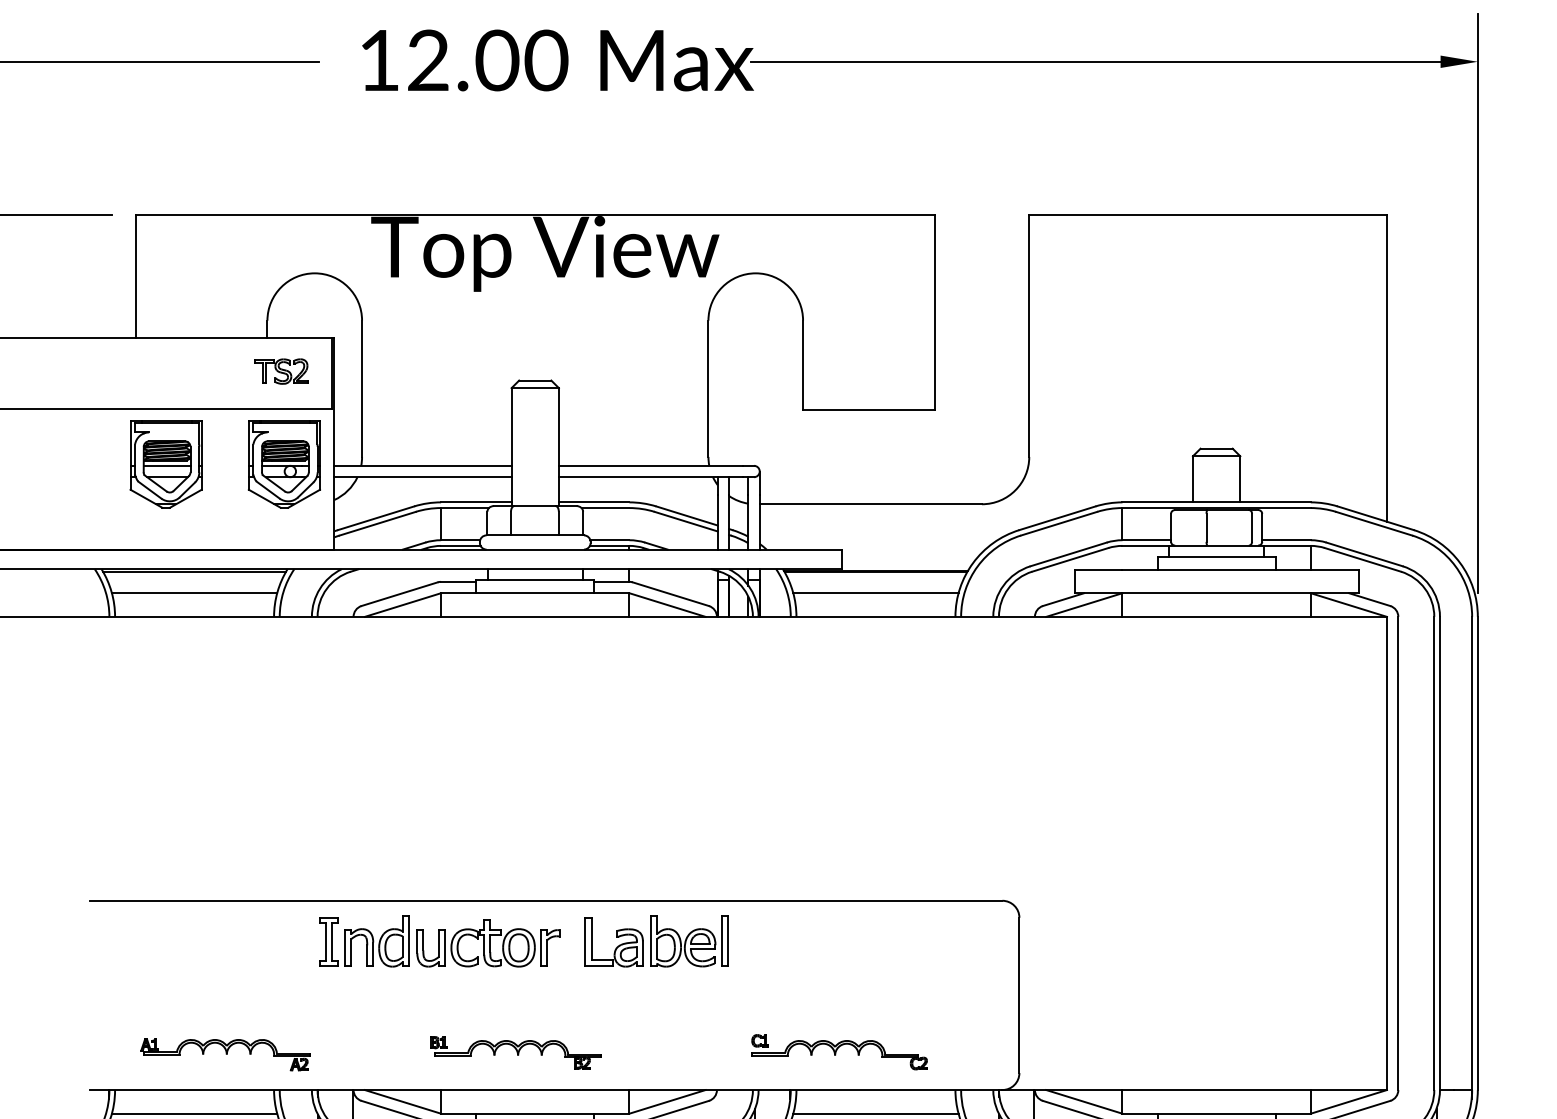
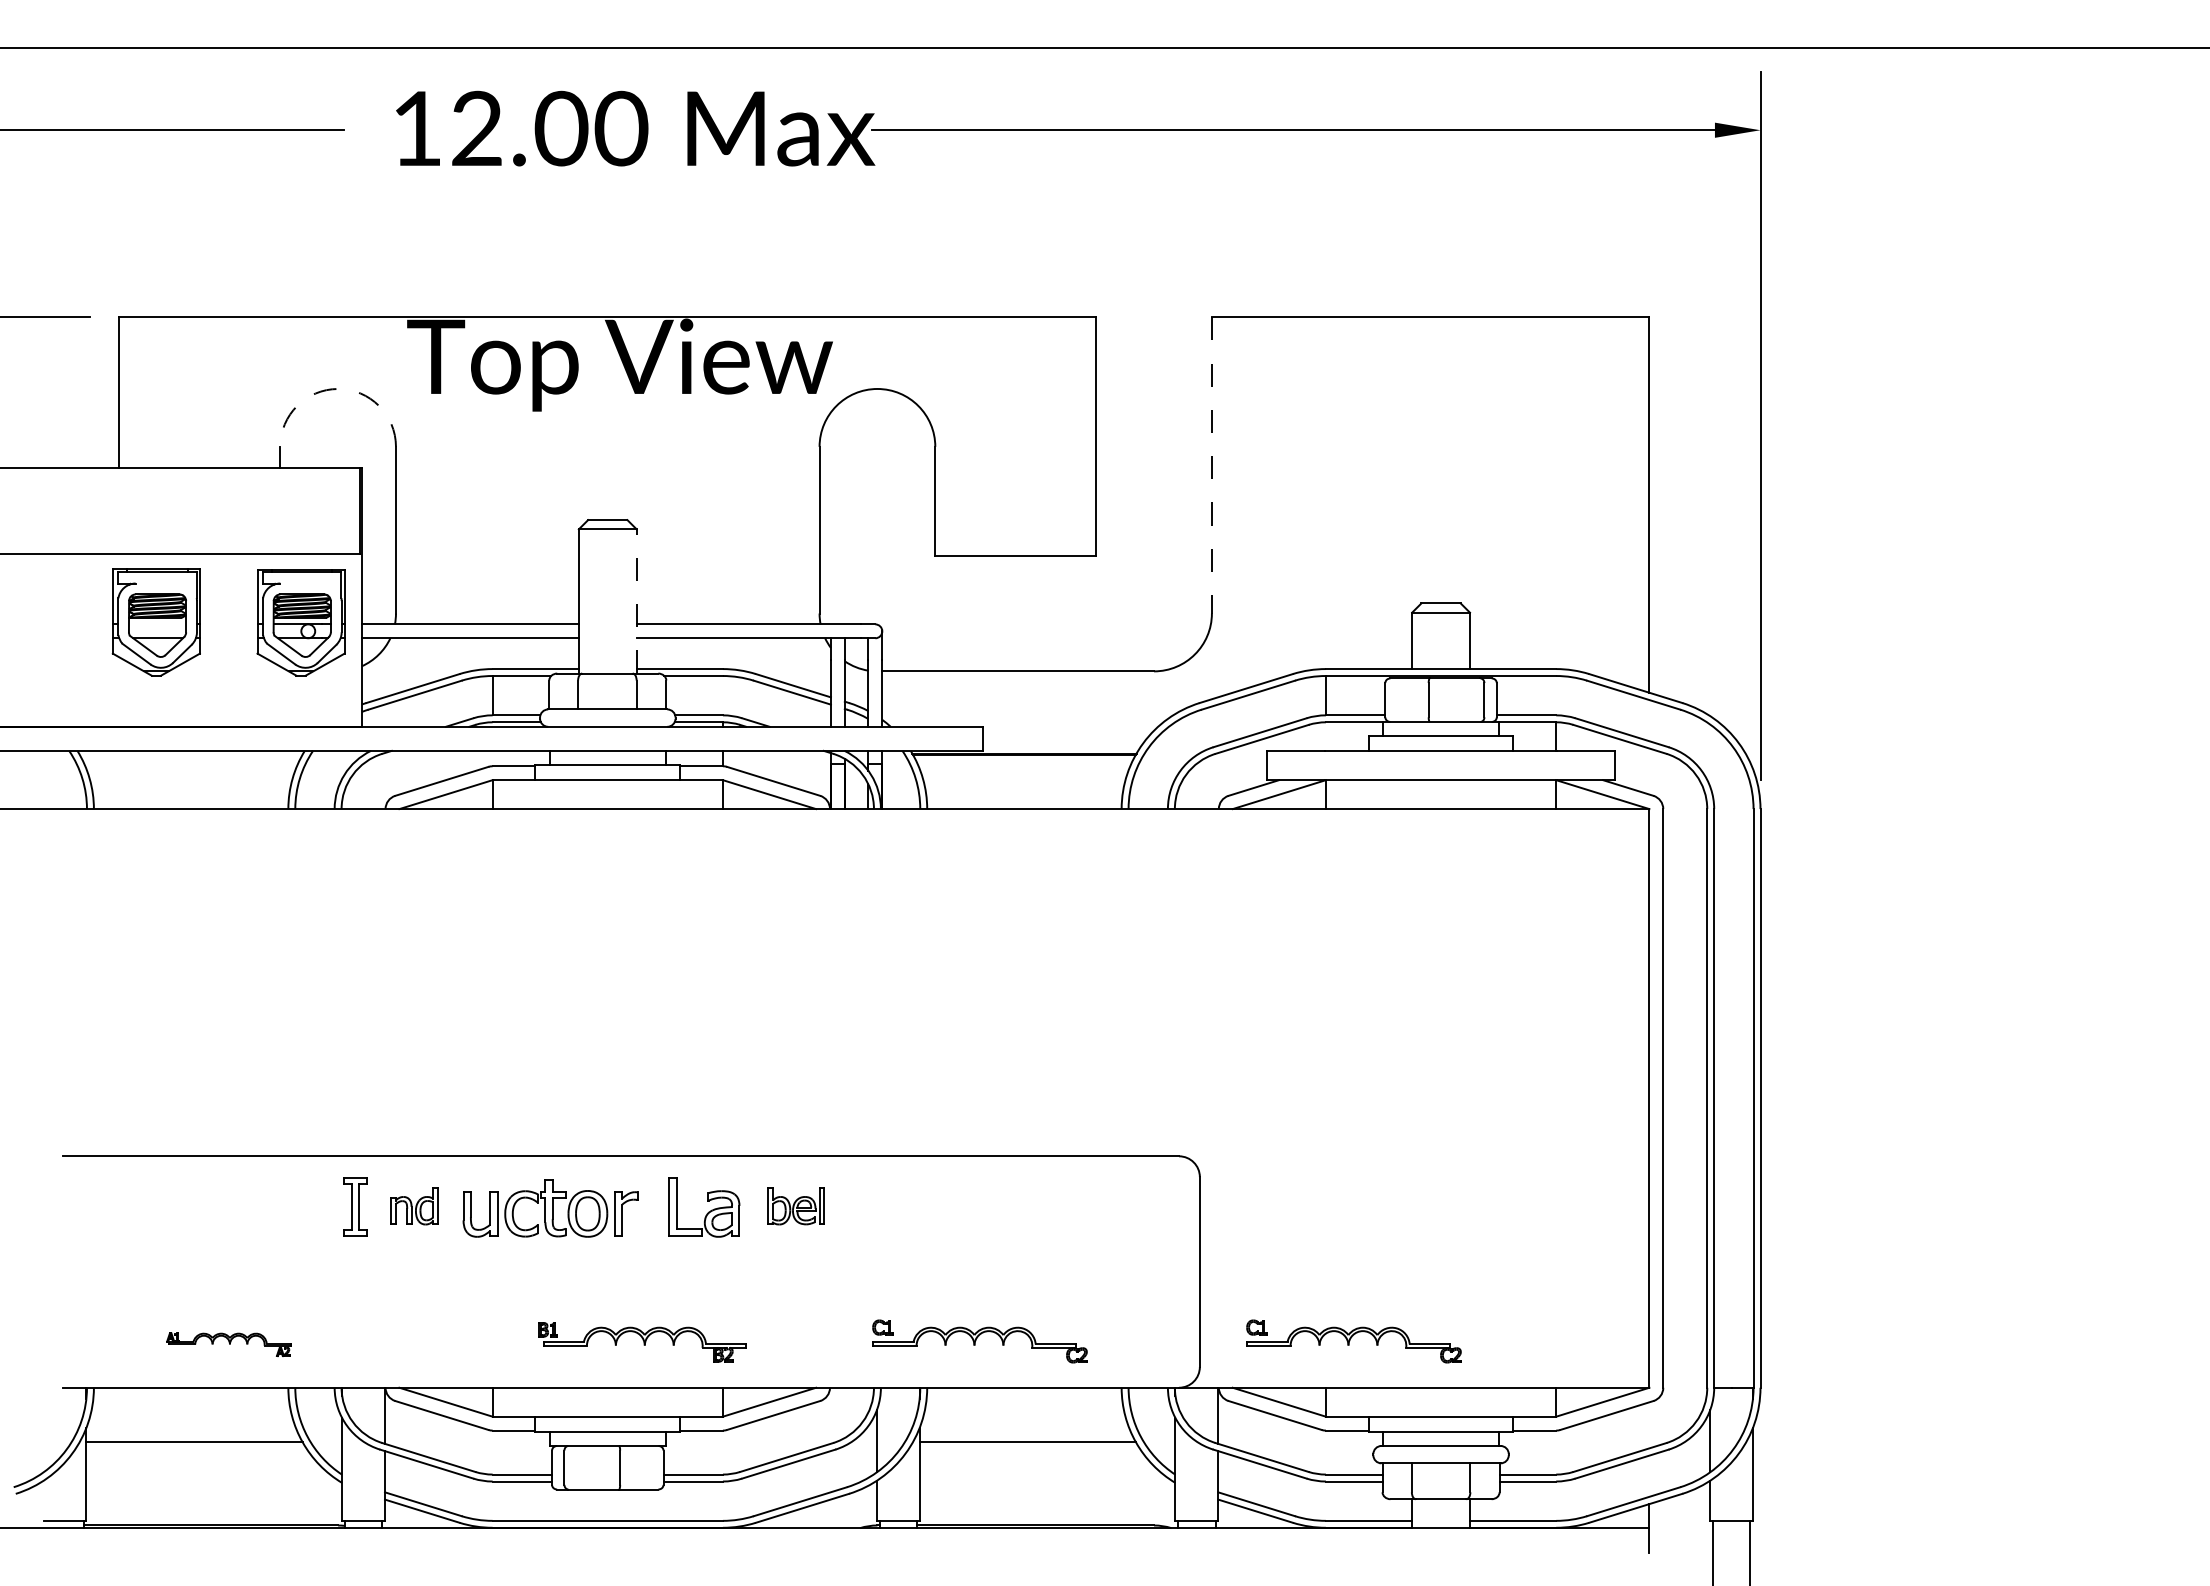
arc: (315, 272) -> (338, 388), solid -> dashed
line: (1028, 335) -> (1211, 465), solid -> dashed
part: (281, 371) -> (297, 508), removed
line: (558, 446) -> (636, 600), solid -> dashed
line: (167, 465) -> (157, 624), removed
line: (194, 572) -> (190, 754), removed
line: (194, 593) -> (191, 780), removed
line: (876, 593) -> (1024, 780), removed
part: (377, 941) -> (414, 1205), size x0.6
part: (689, 941) -> (796, 1205), size x0.6
part: (1145, 1052) -> (1353, 1341), added
part: (516, 1053) -> (642, 1342), moved
part: (225, 1054) -> (228, 1344), size x0.6
line: (194, 1113) -> (191, 1416), removed
line: (876, 1113) -> (1024, 1416), removed

